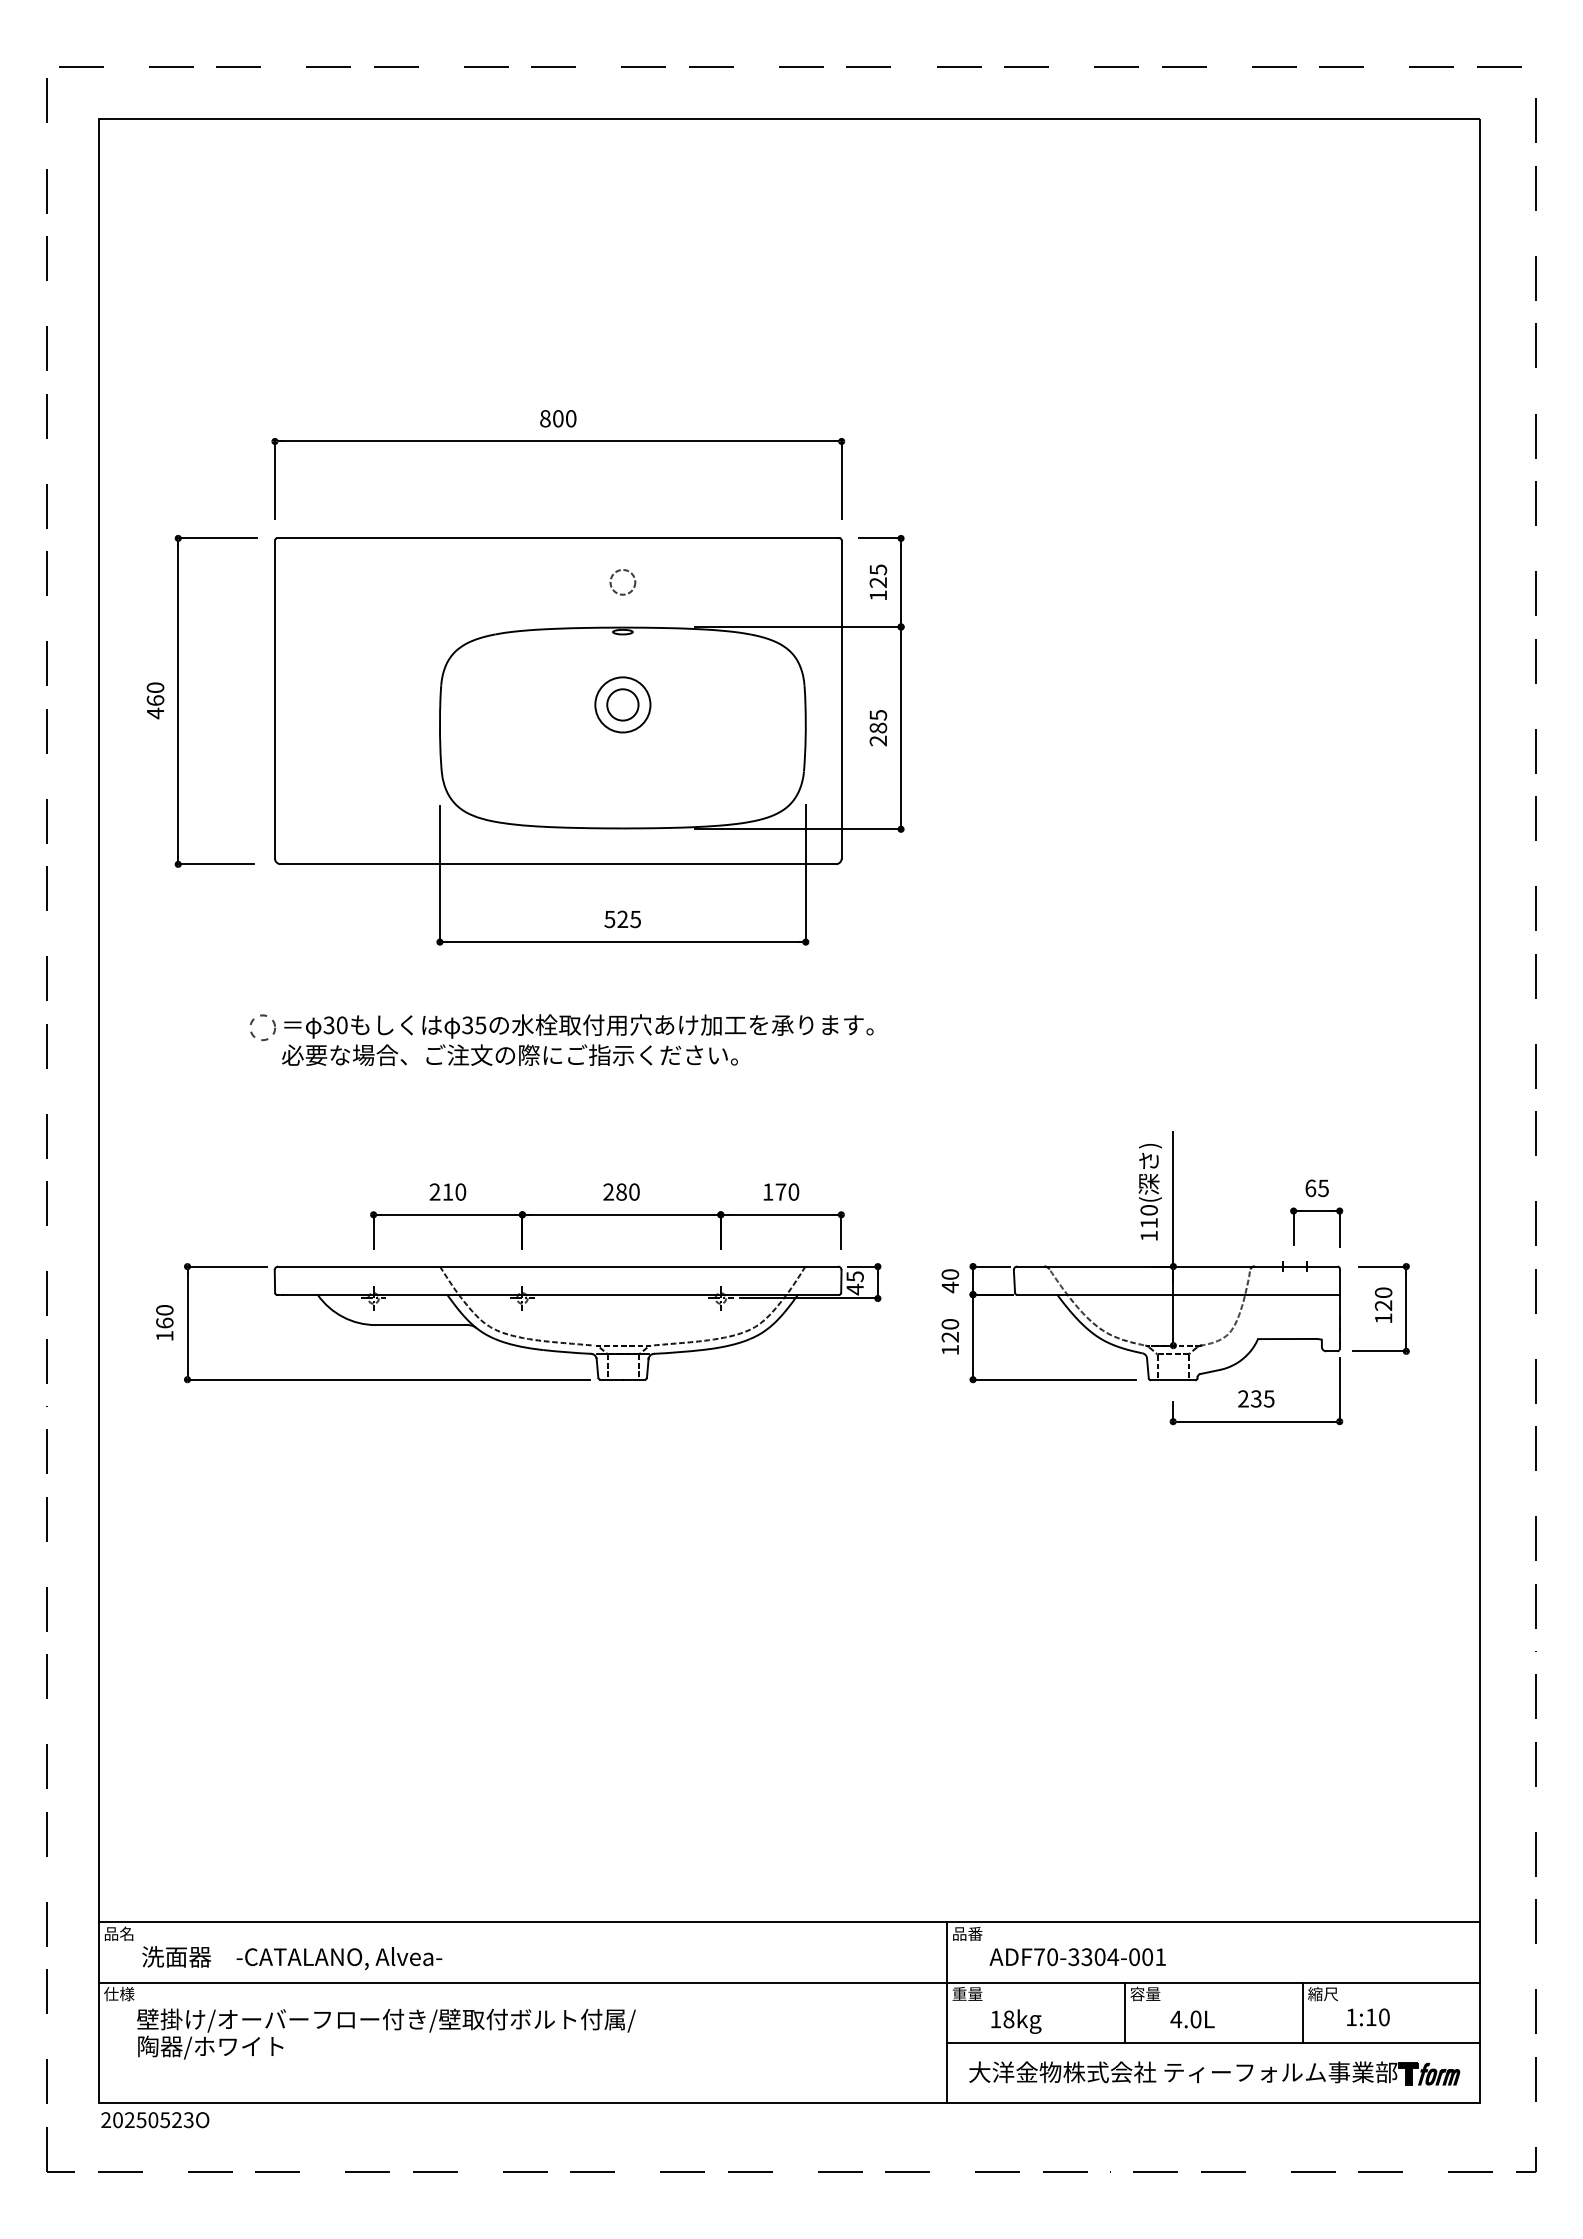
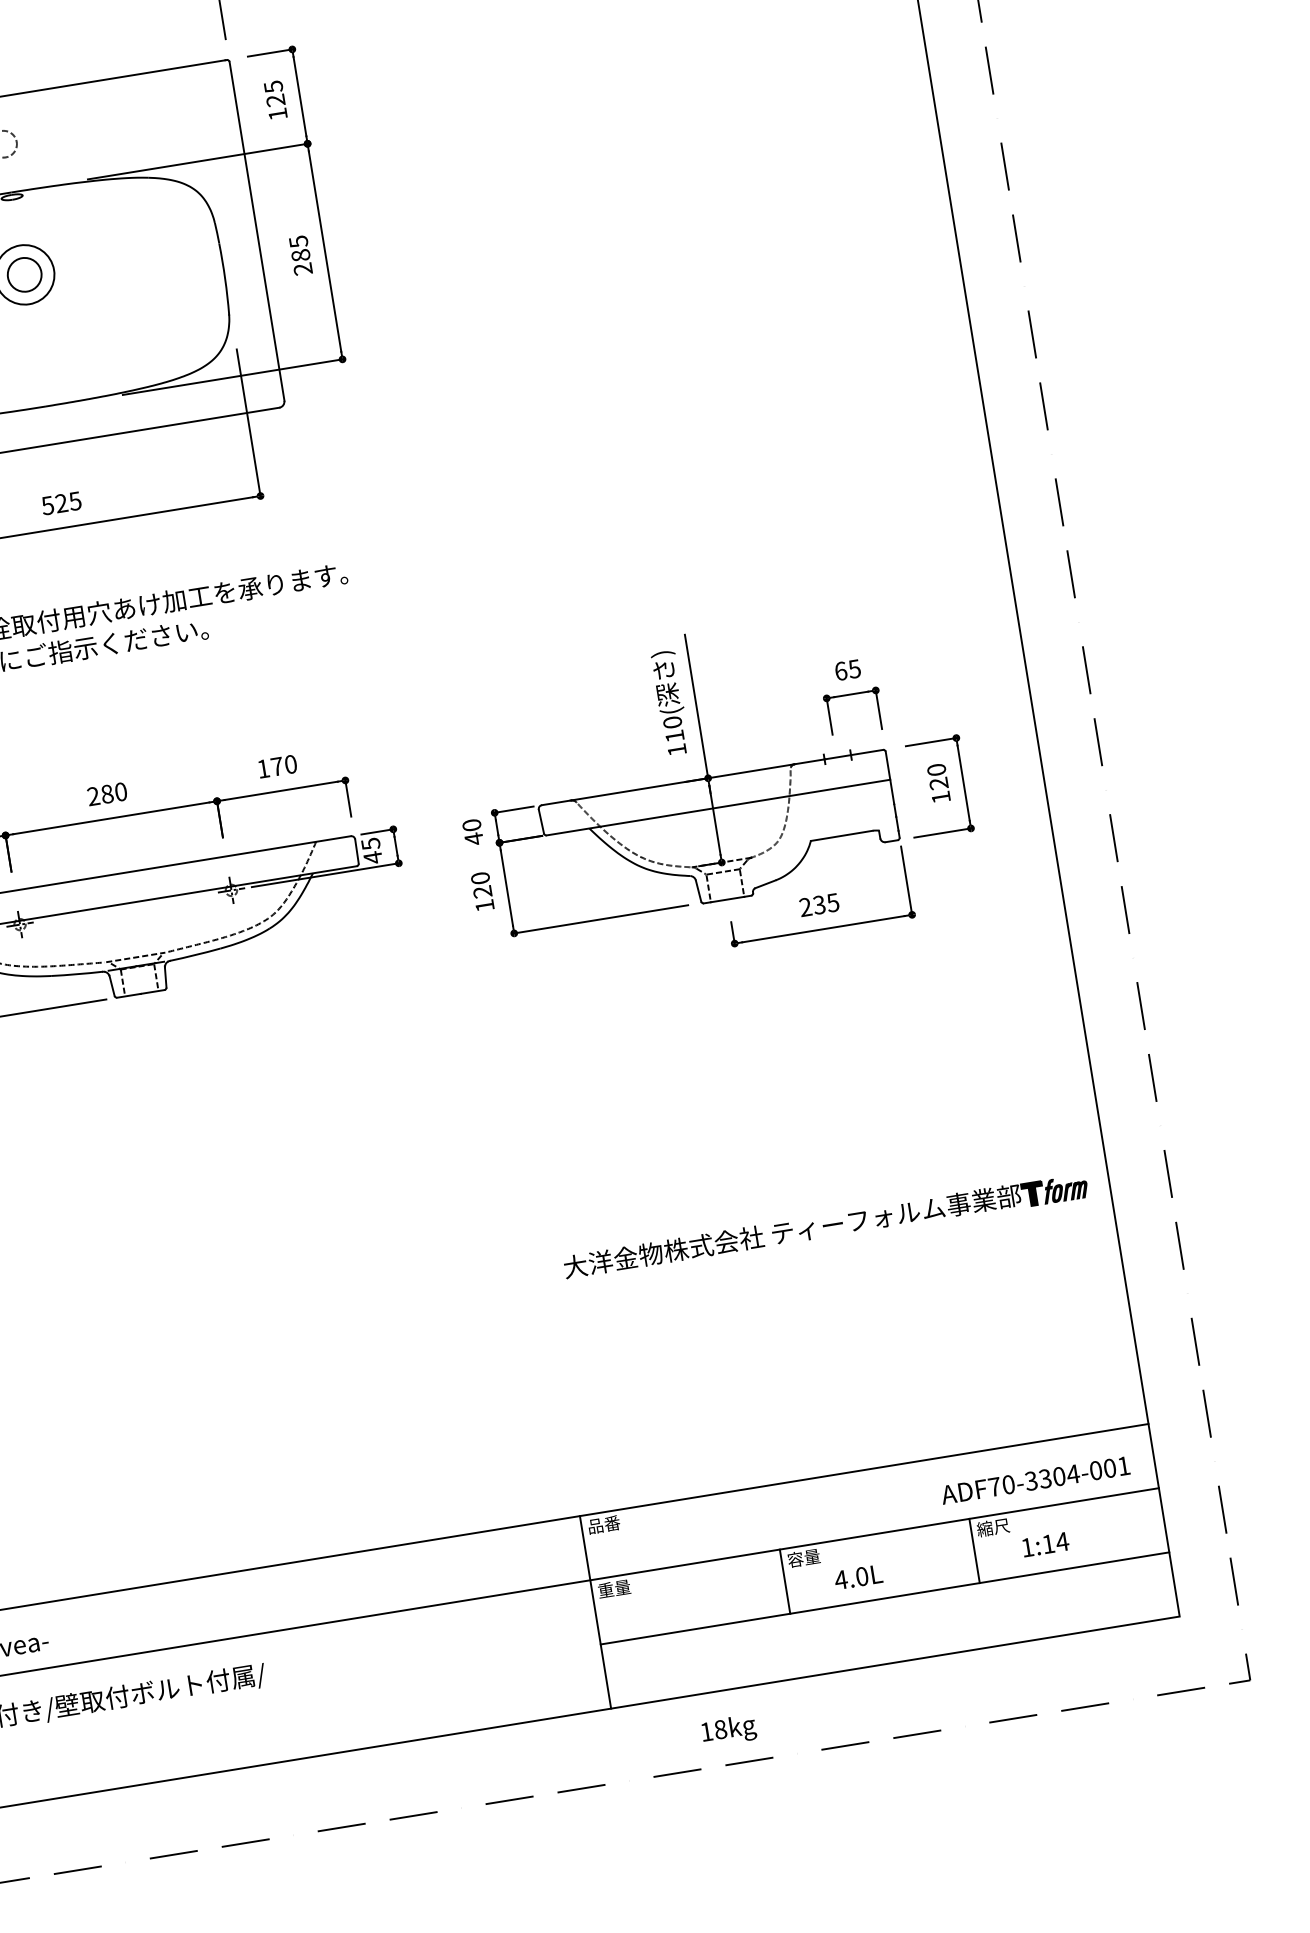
text: (1077, 1957) -> (1035, 1480), moved
text: (1384, 2017) -> (1062, 1541), 1:10 -> 1:14
text: (1016, 2021) -> (729, 1730), moved
part: (1214, 2073) -> (825, 1227), moved

